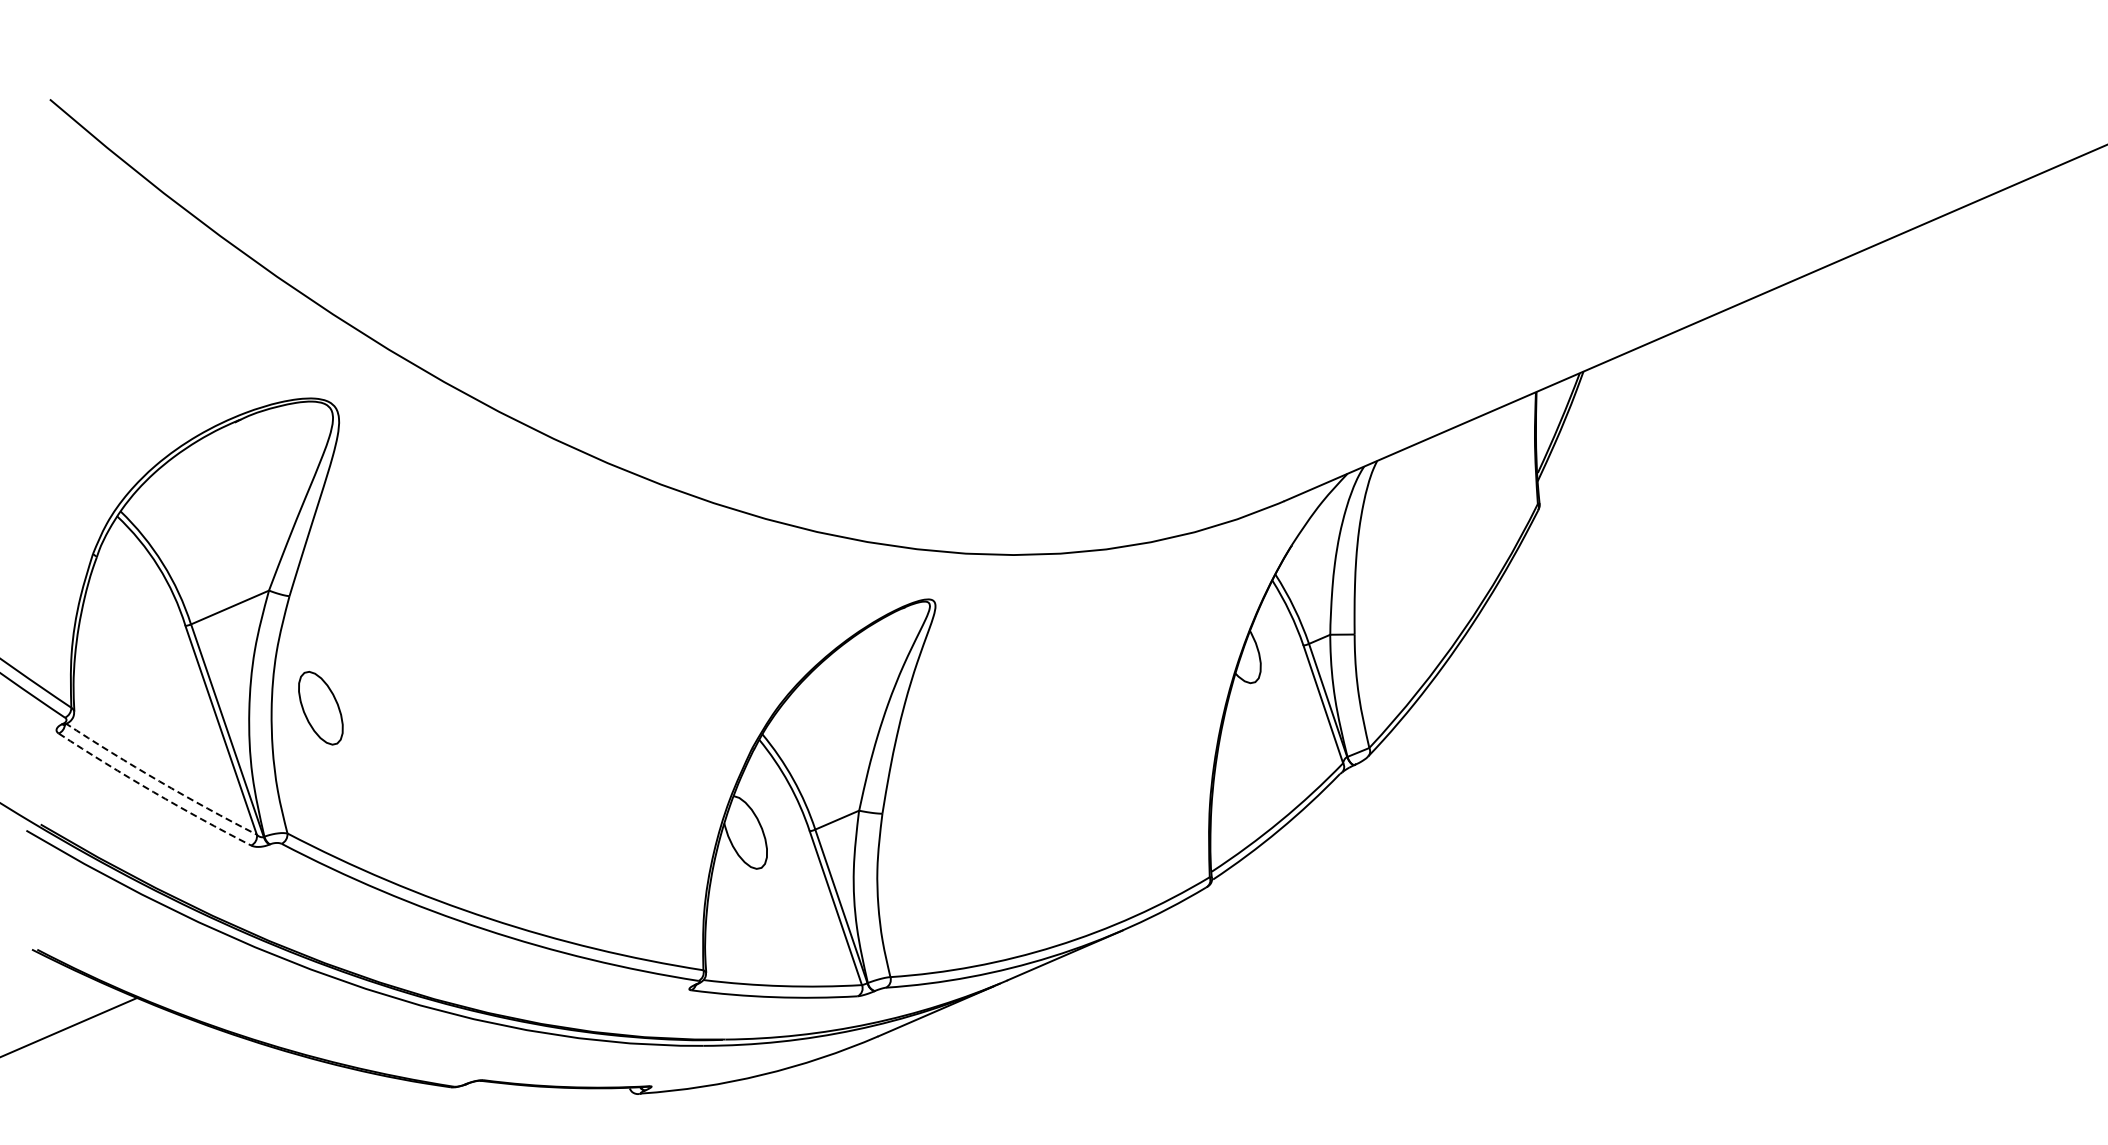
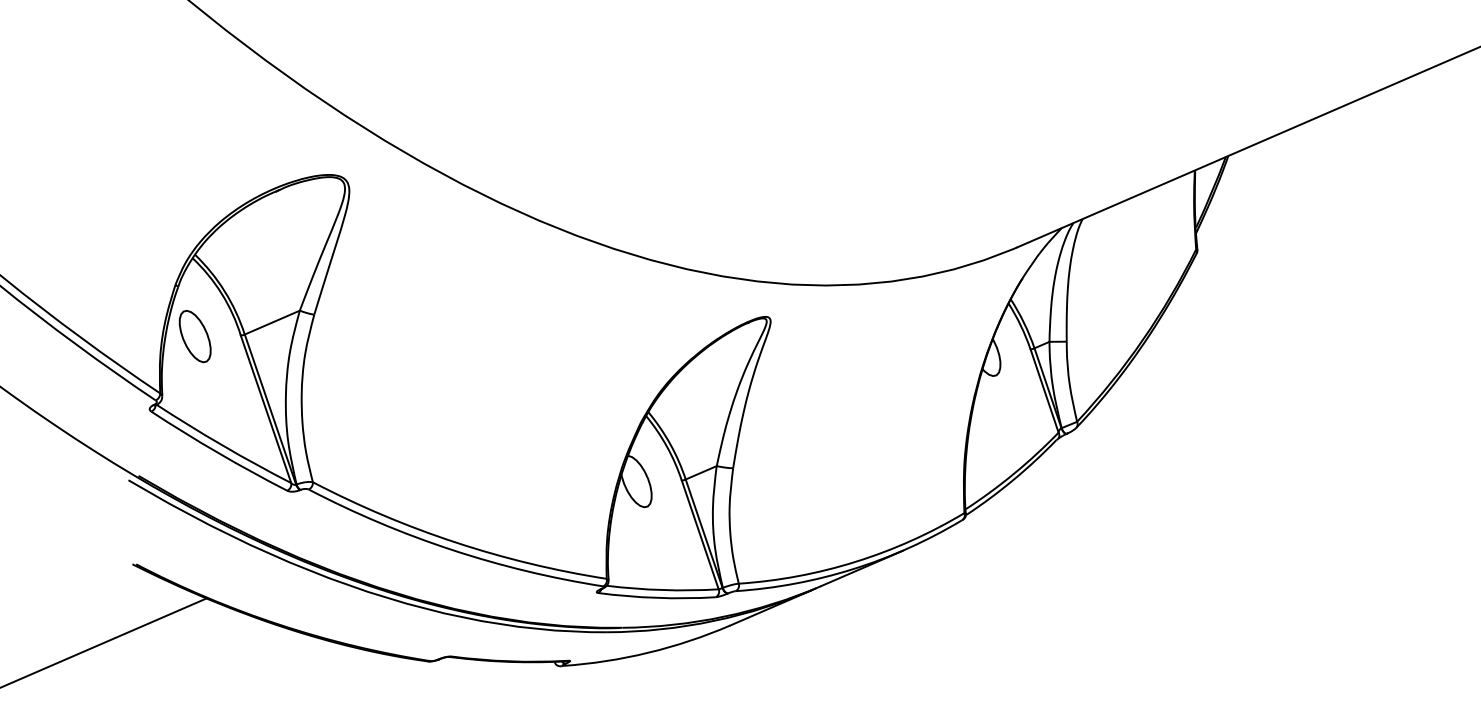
part: (320, 708) -> (194, 336), moved
arc: (159, 781) -> (222, 445), dashed -> solid
arc: (153, 792) -> (218, 453), dashed -> solid

